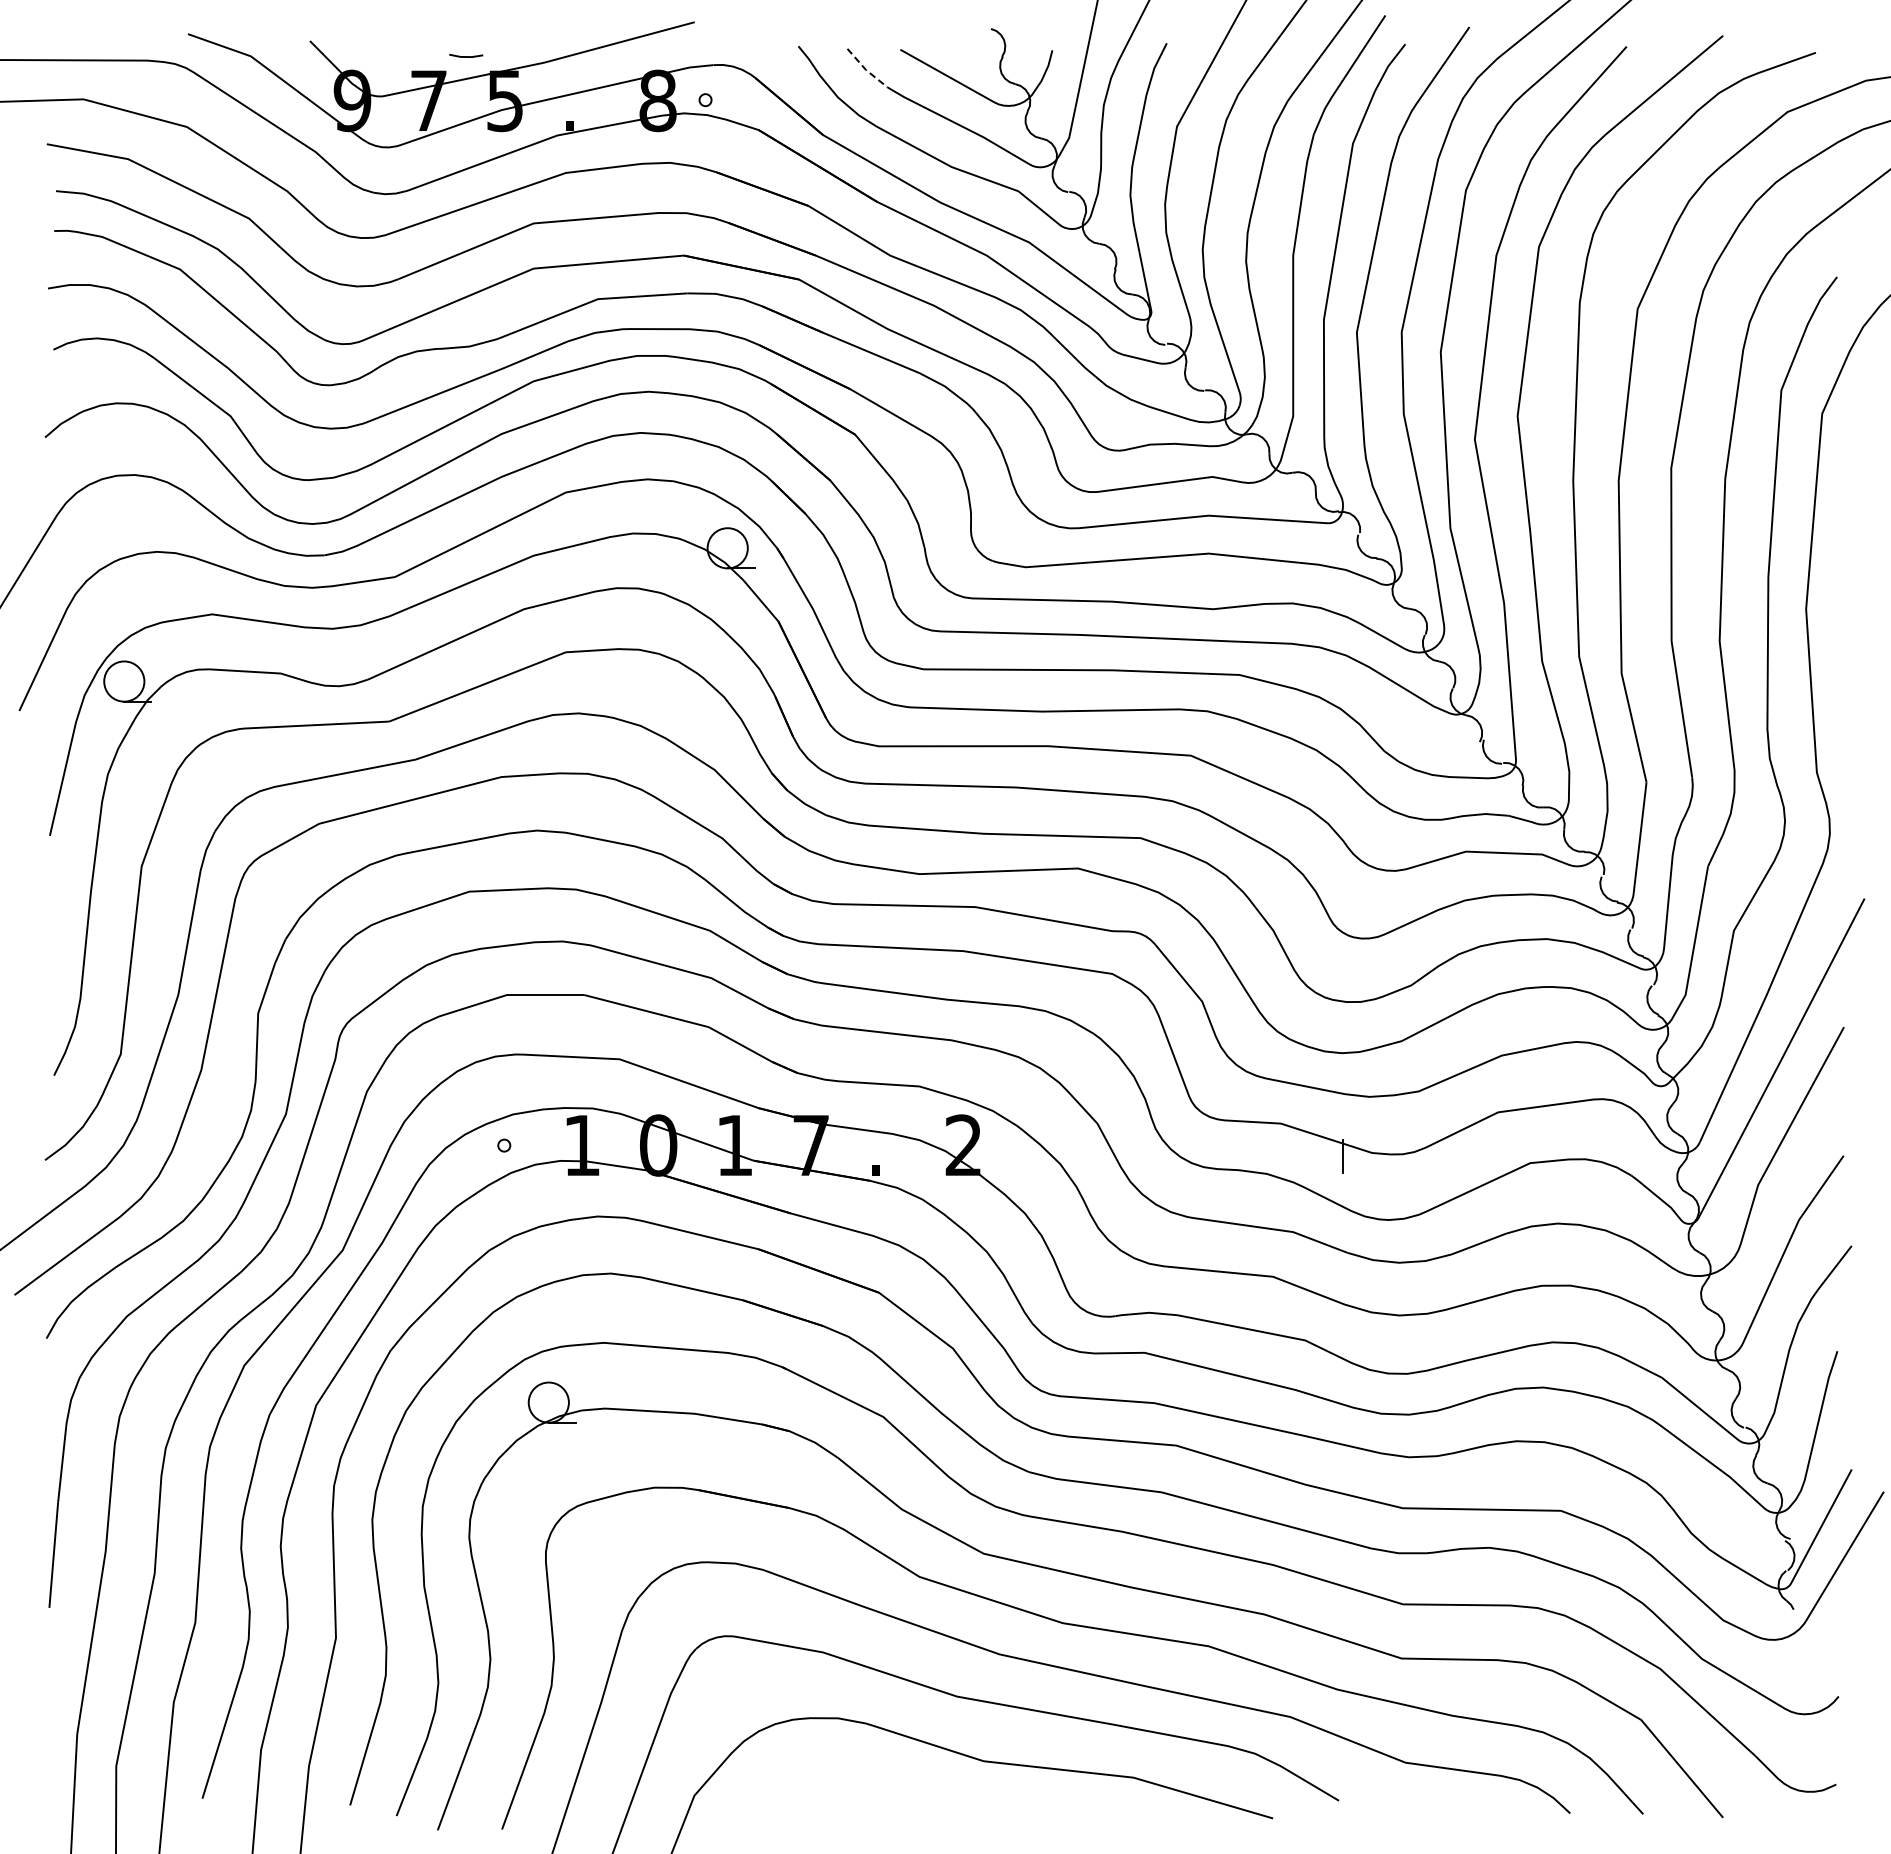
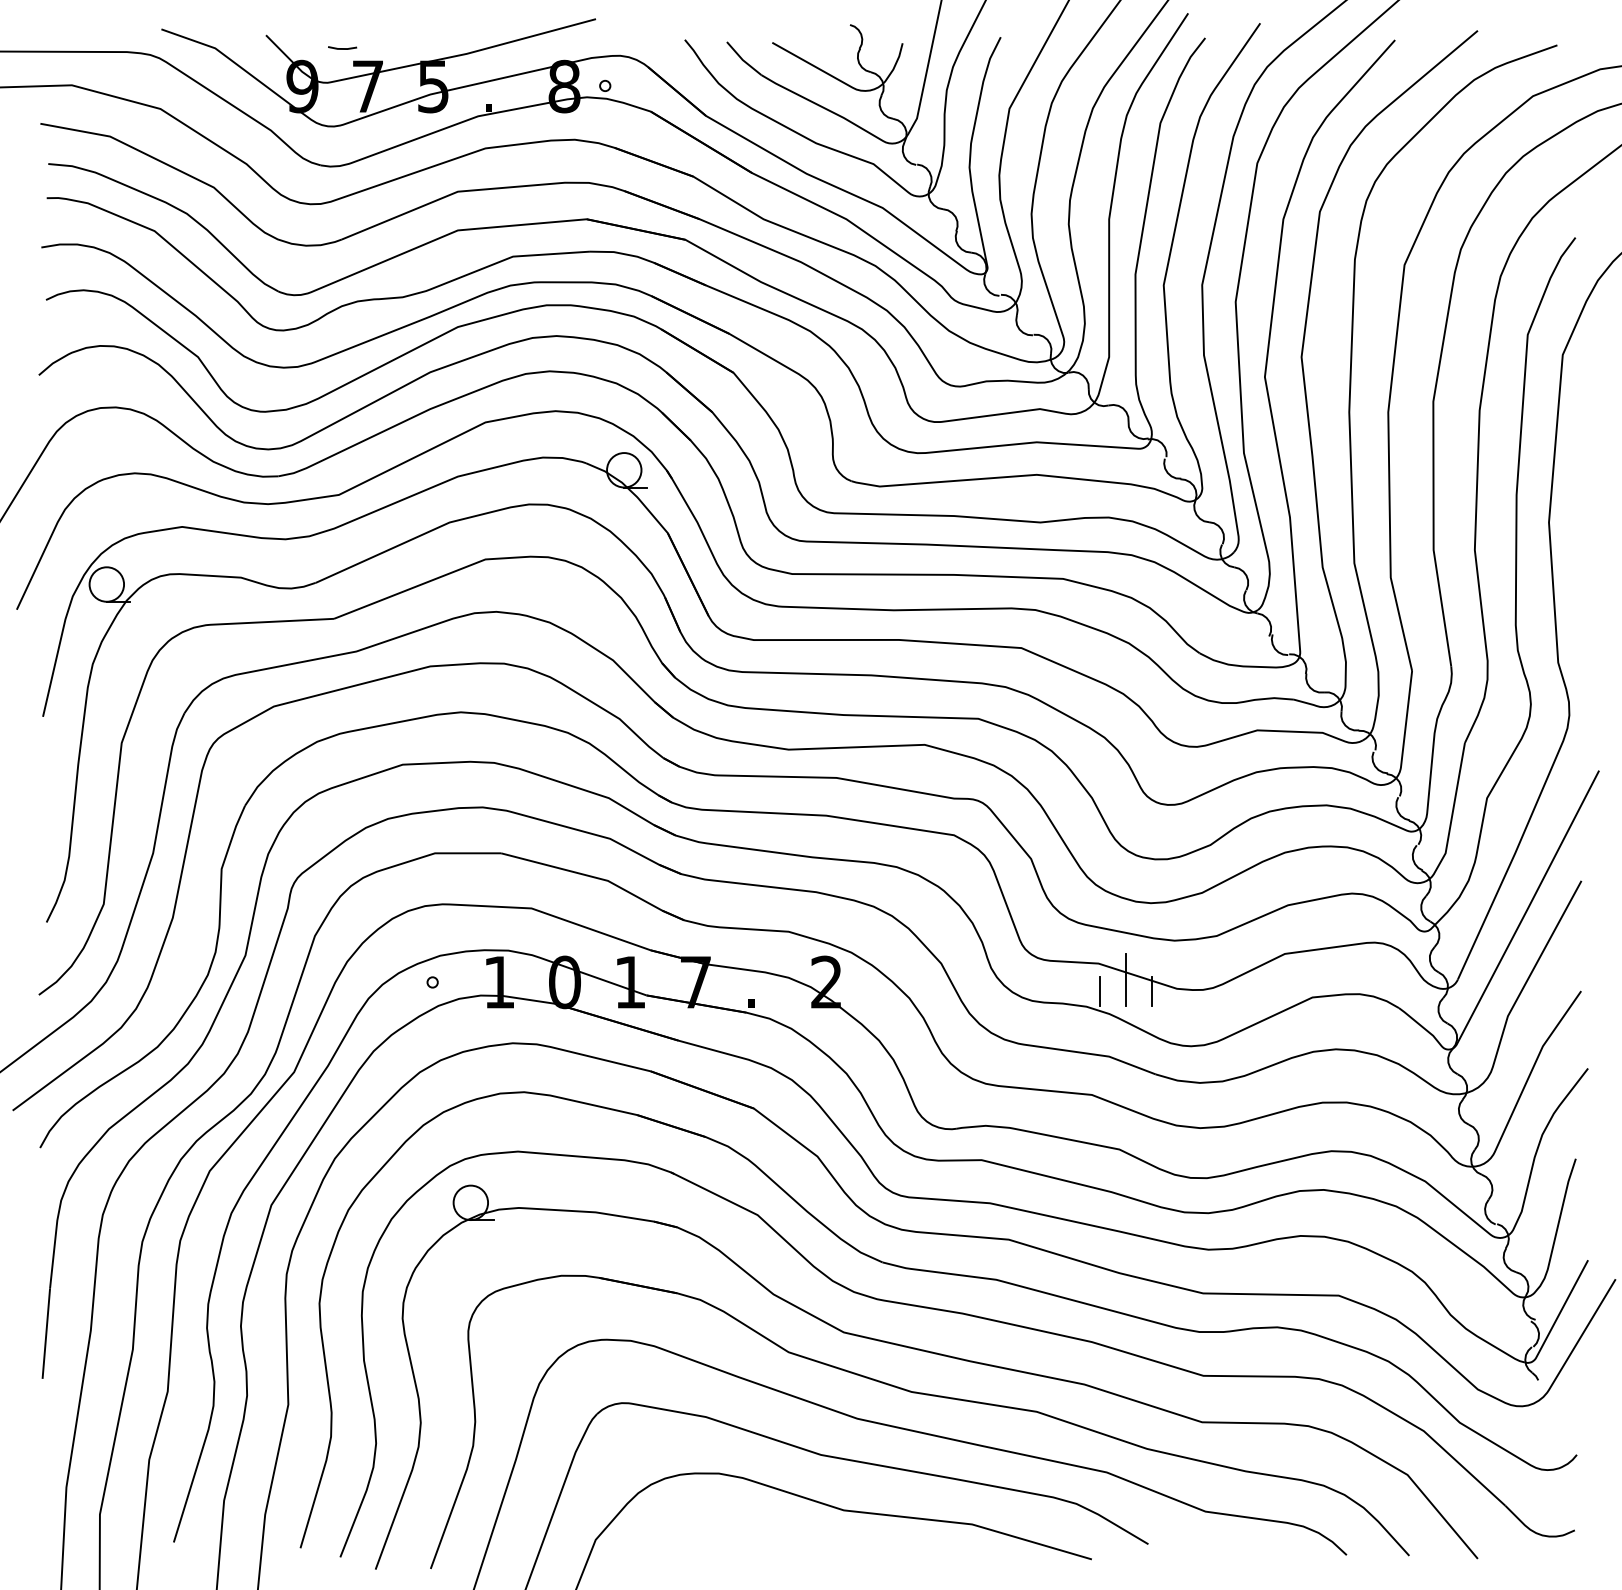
line: (466, 56) -> (342, 48), moved
line: (865, 69) -> (742, 59), dashed -> solid
line: (1313, 1142) -> (1126, 979), added
line: (1283, 1156) -> (1100, 991), added

